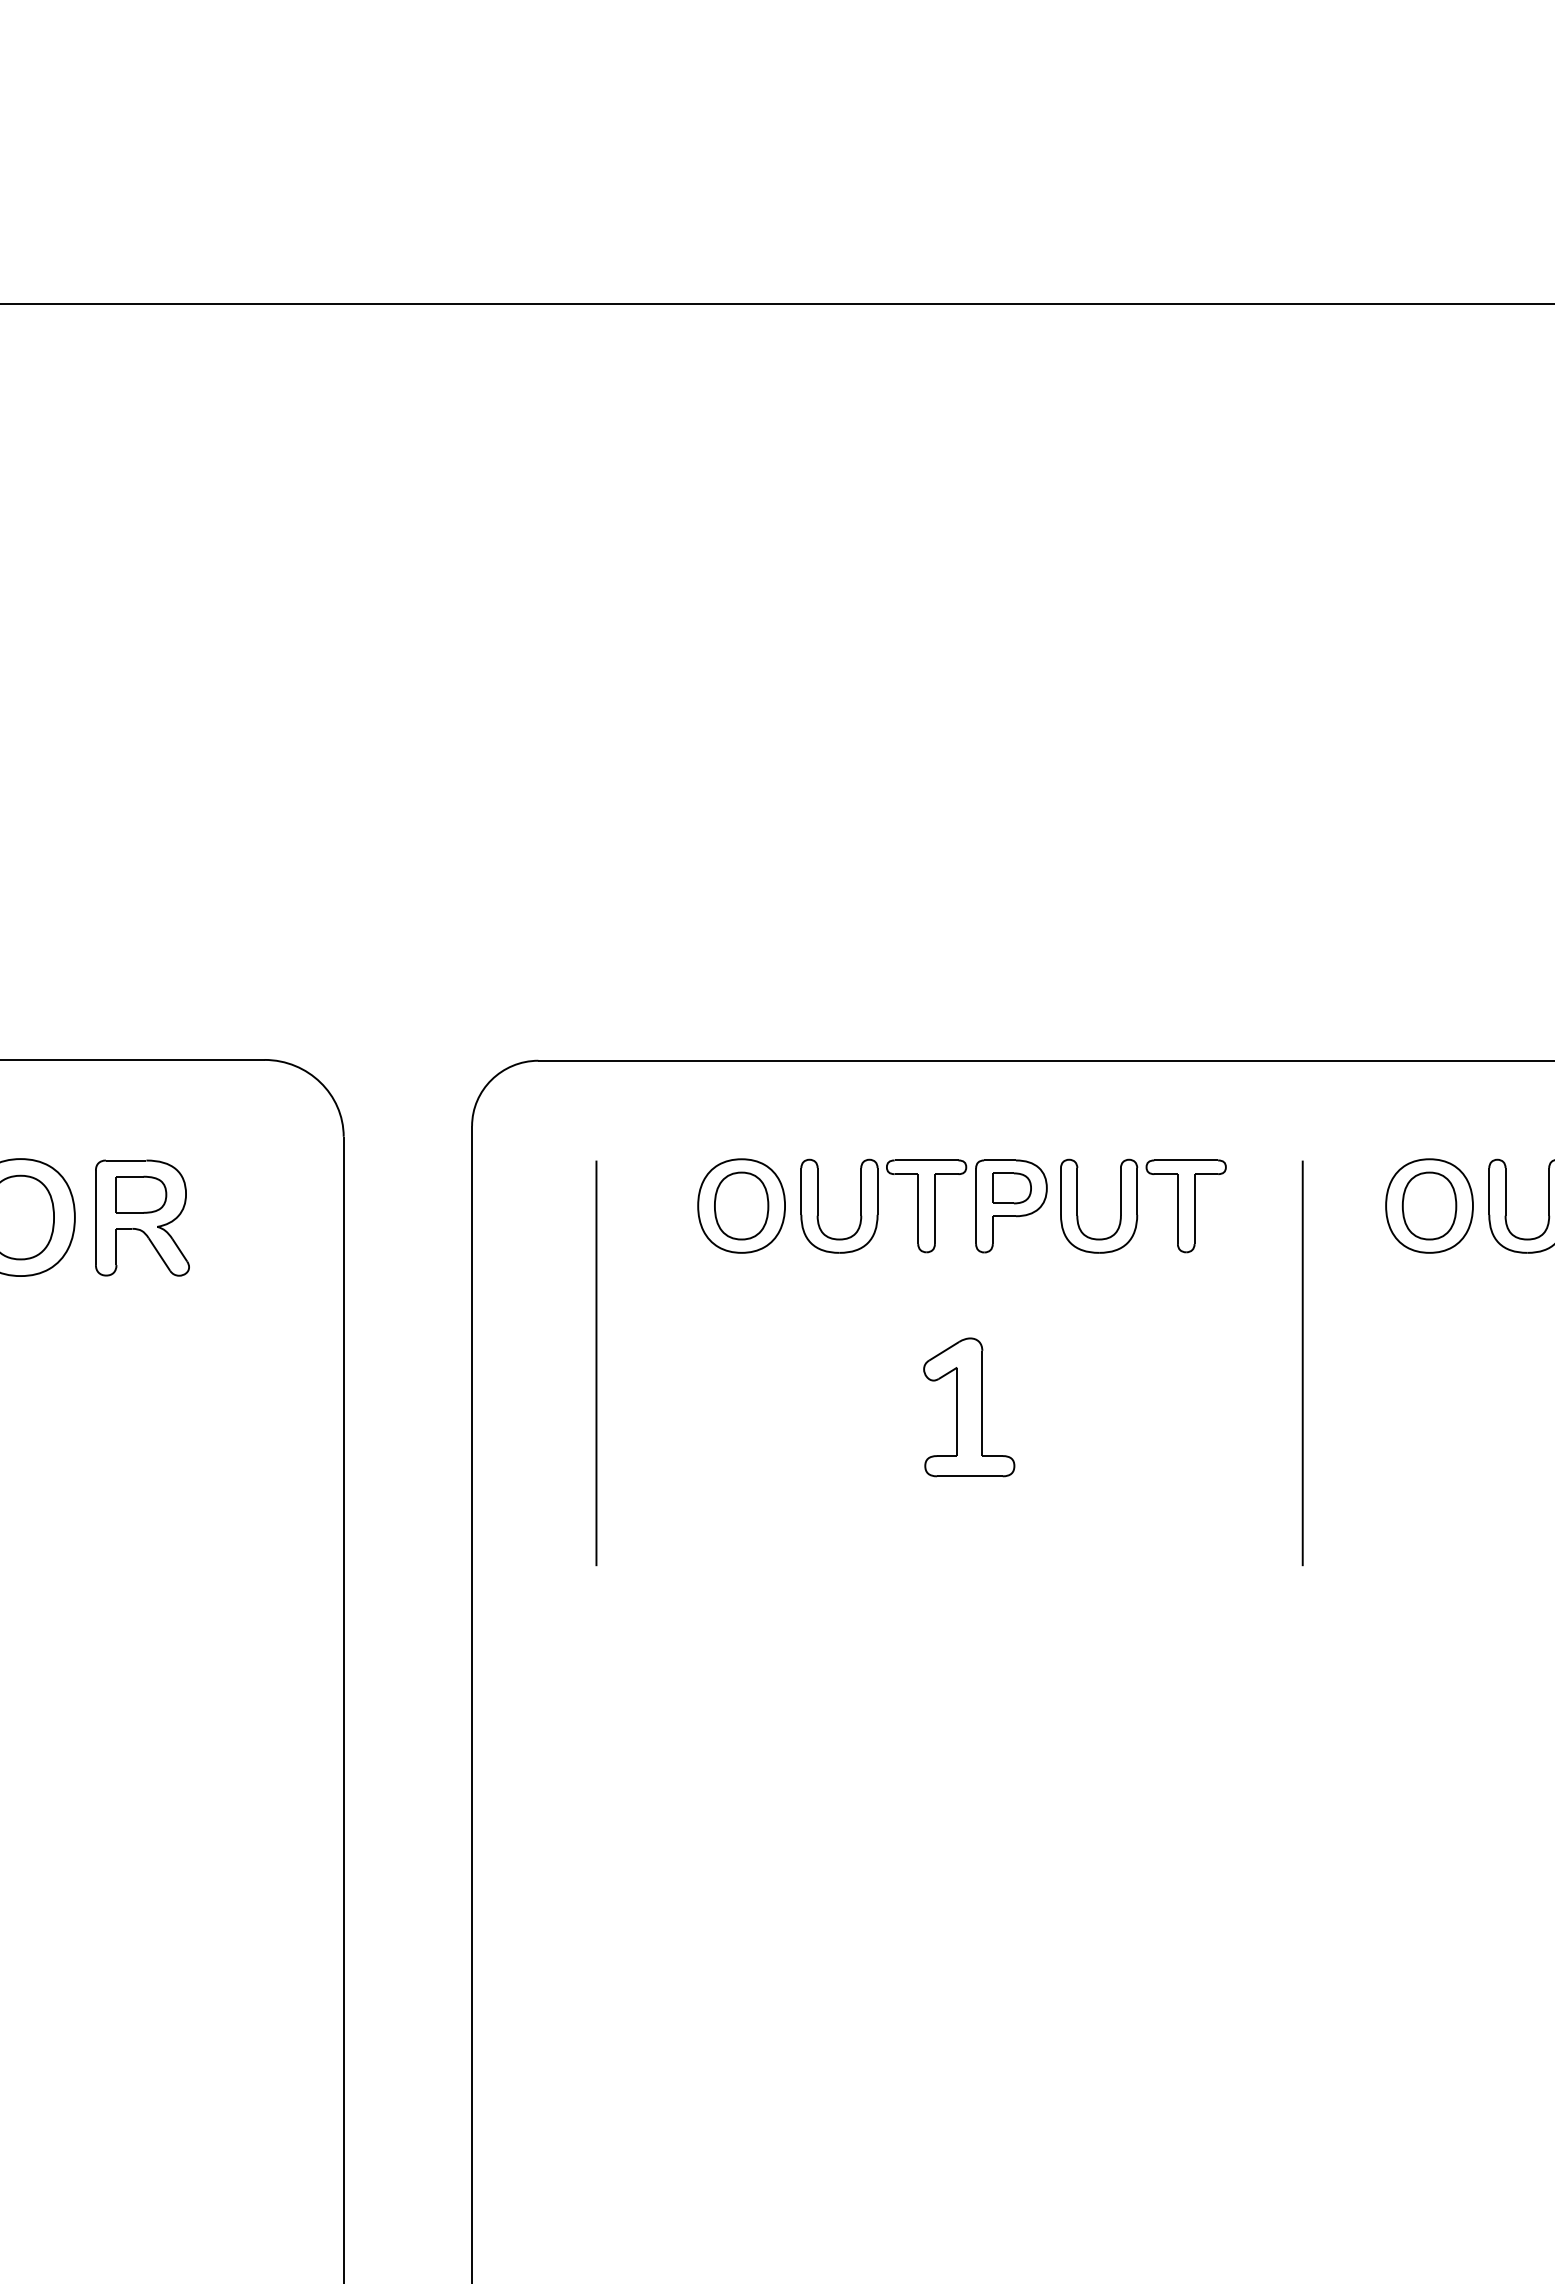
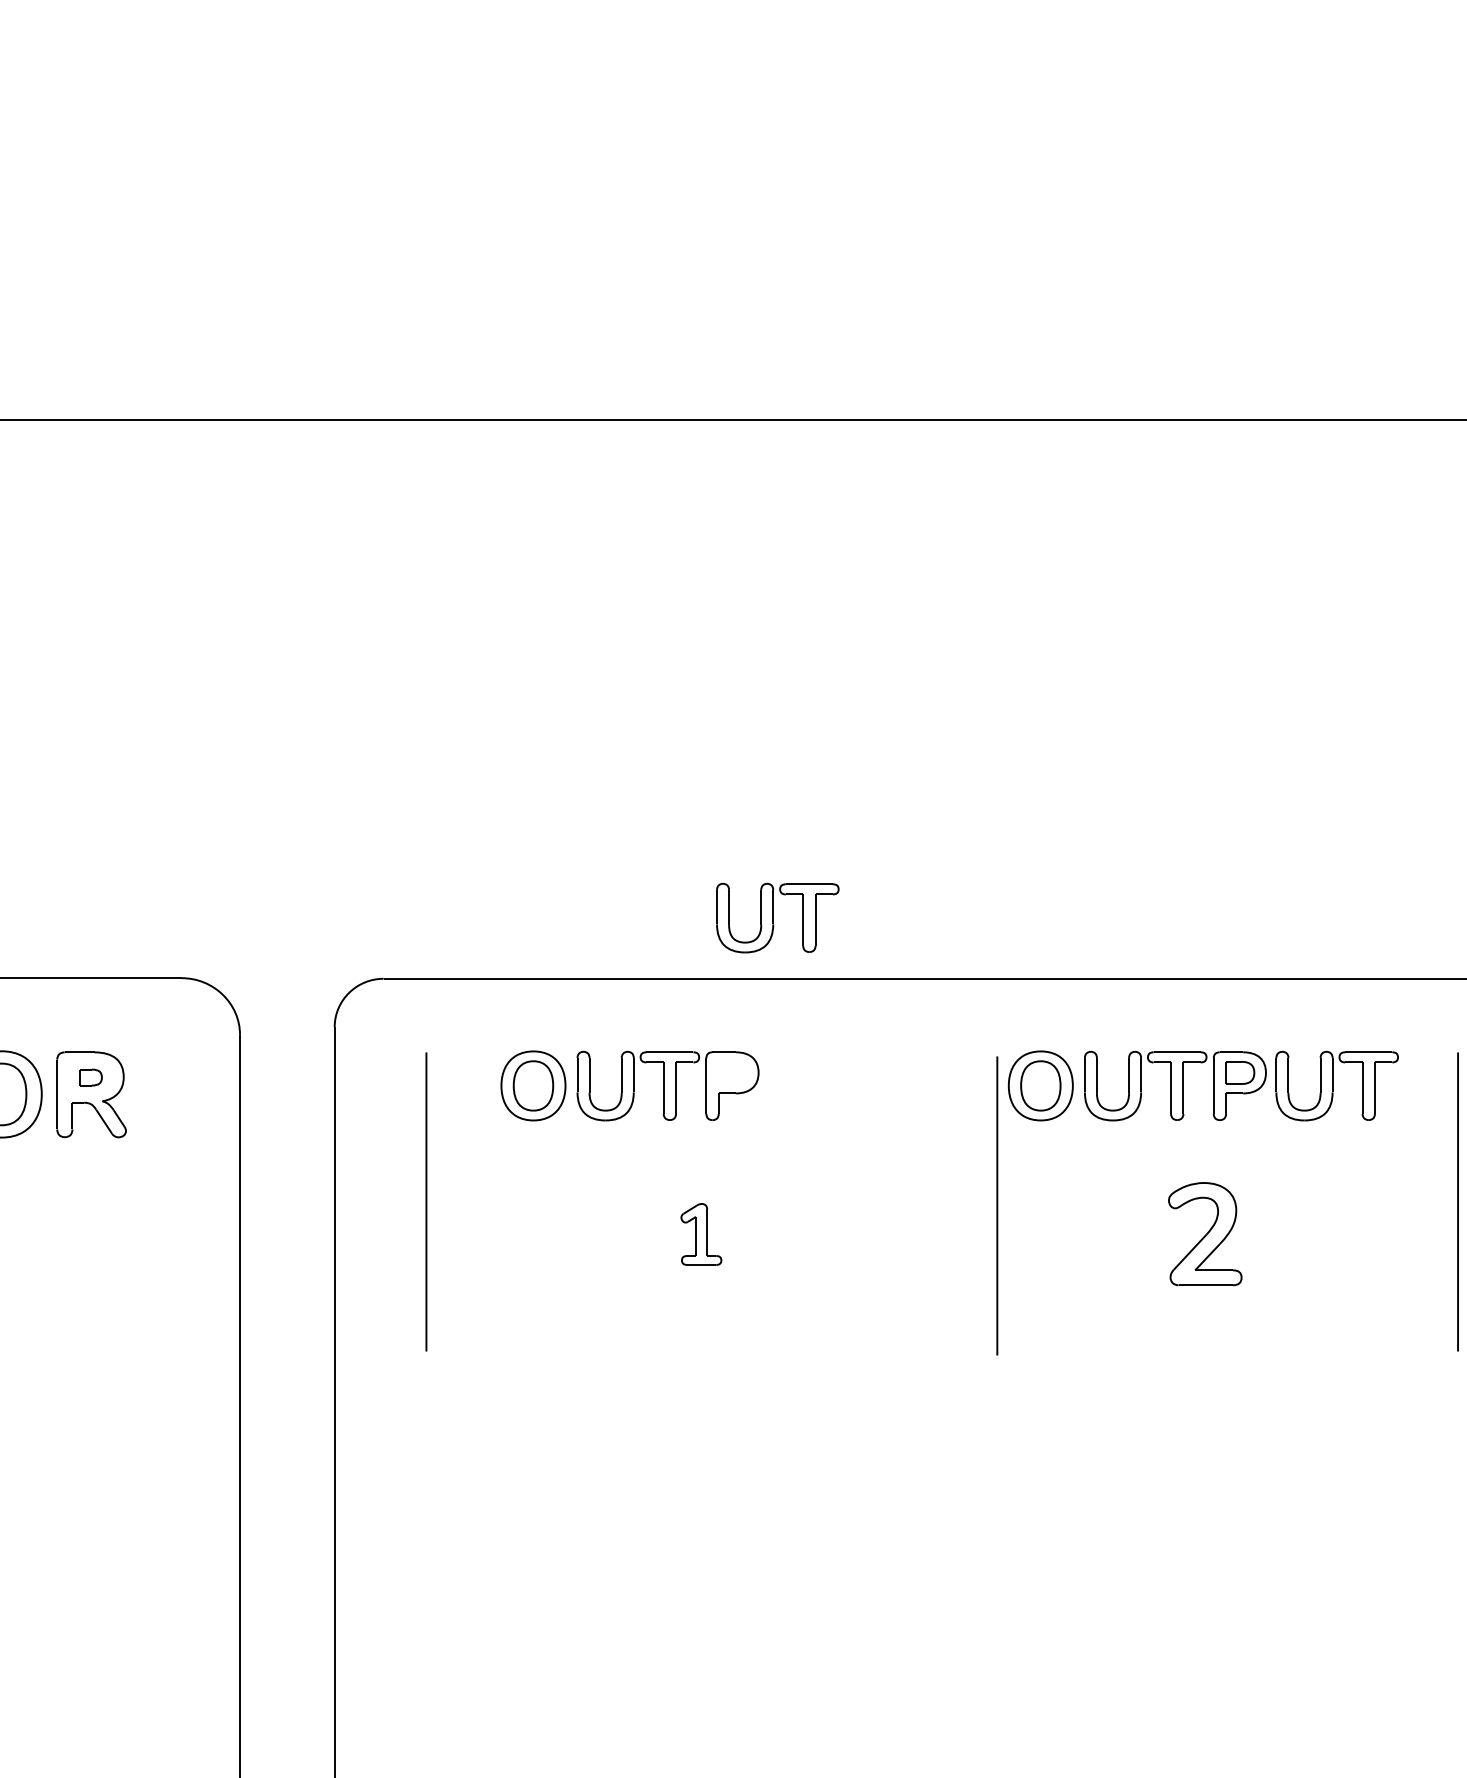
part: (1011, 1187) -> (732, 1072), removed
part: (140, 1194) -> (90, 1077), size x0.6
part: (1142, 1205) -> (777, 917), moved
line: (1302, 1362) -> (997, 1205), moved
part: (969, 1407) -> (701, 1234), size x0.6

